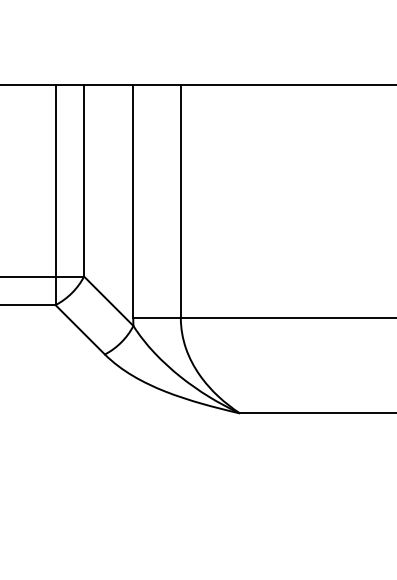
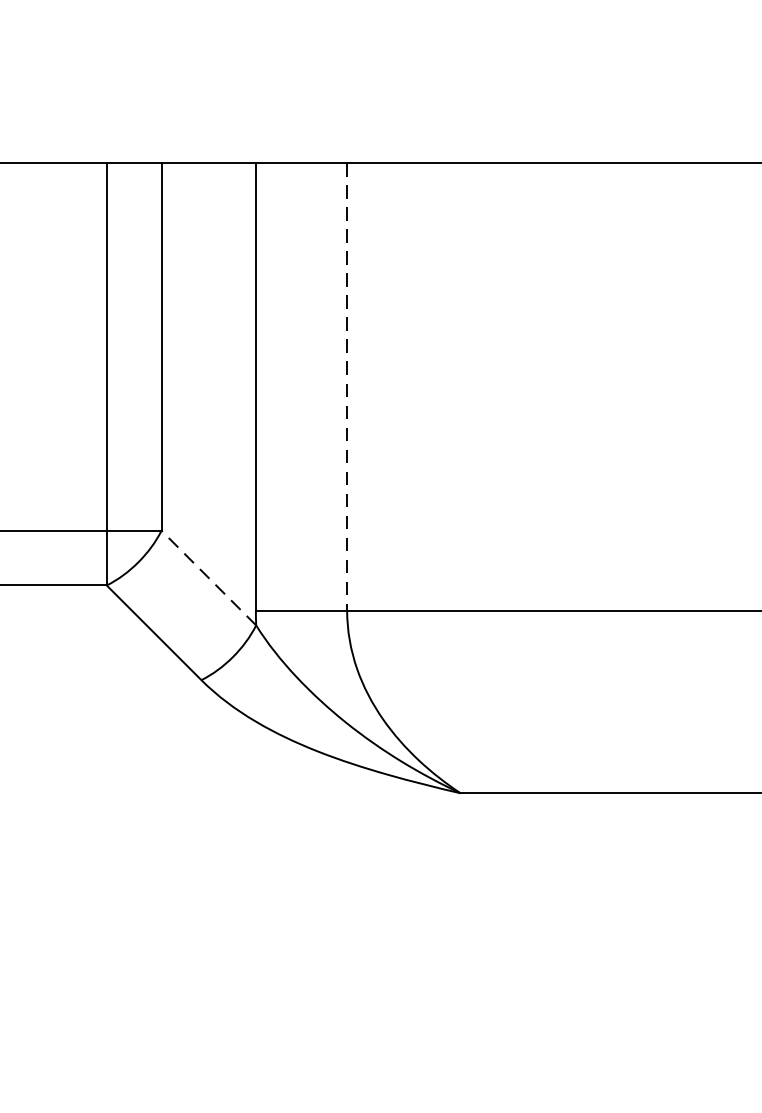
line: (180, 201) -> (346, 386), solid -> dashed
line: (108, 301) -> (208, 578), solid -> dashed

